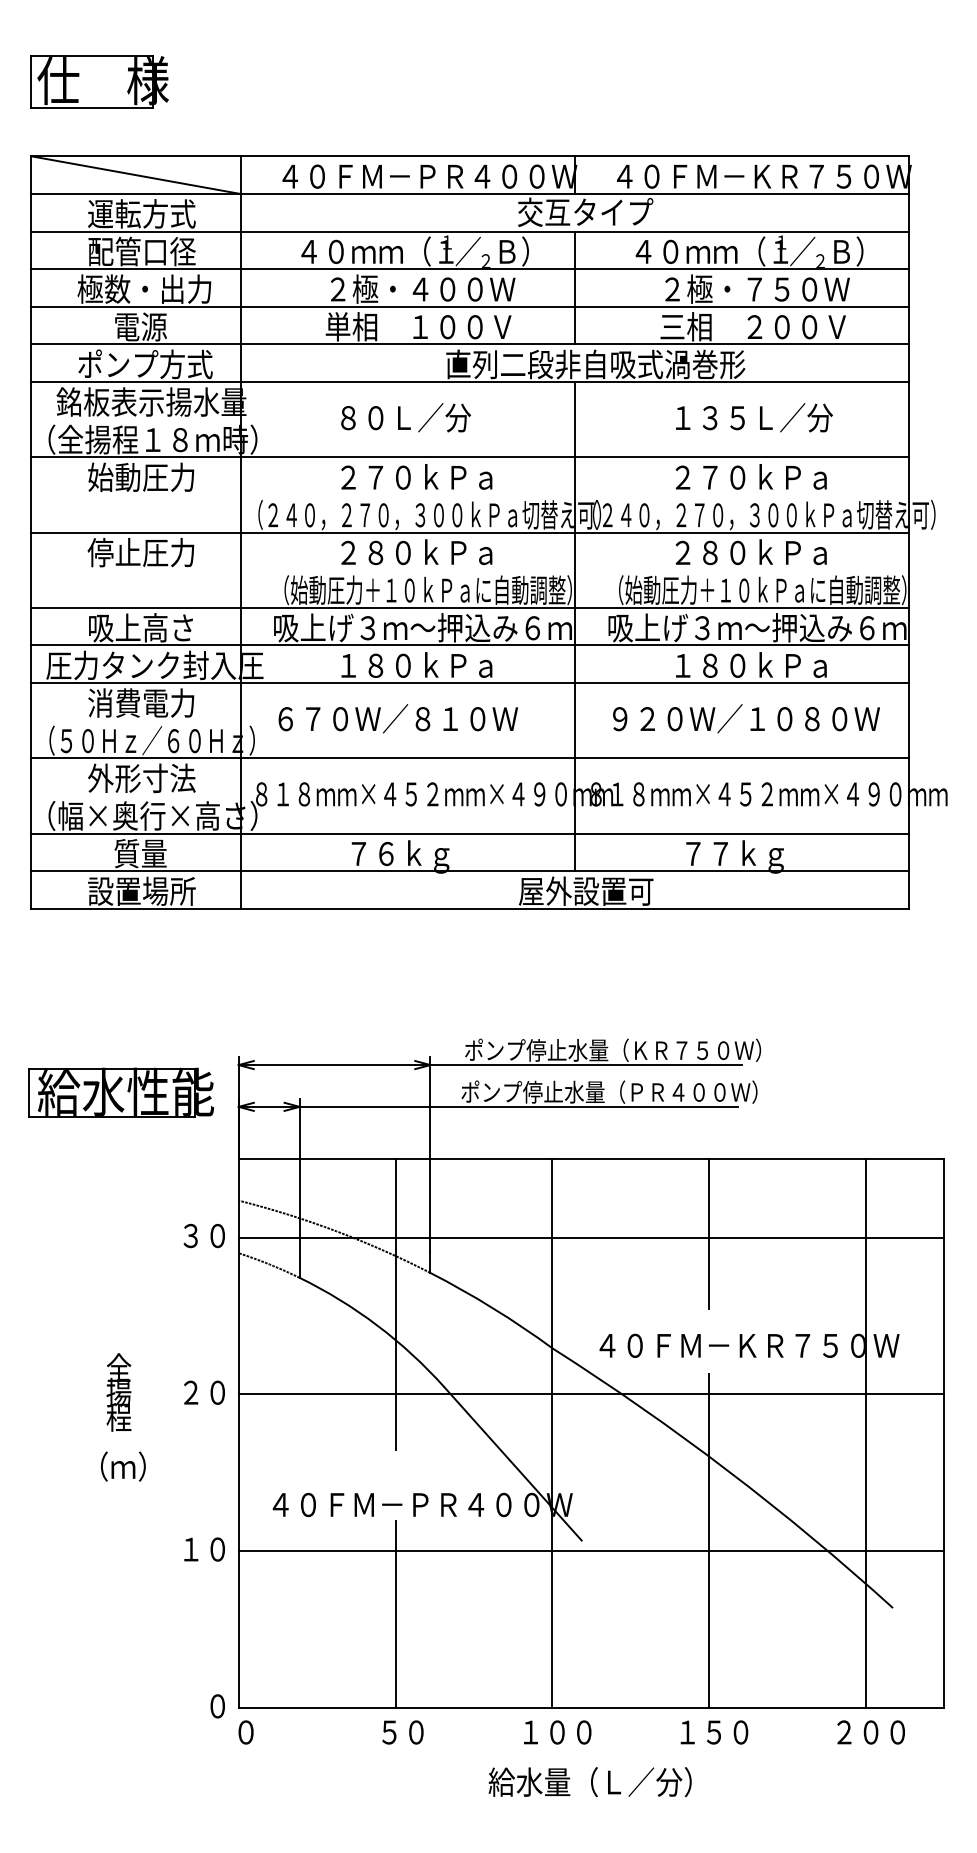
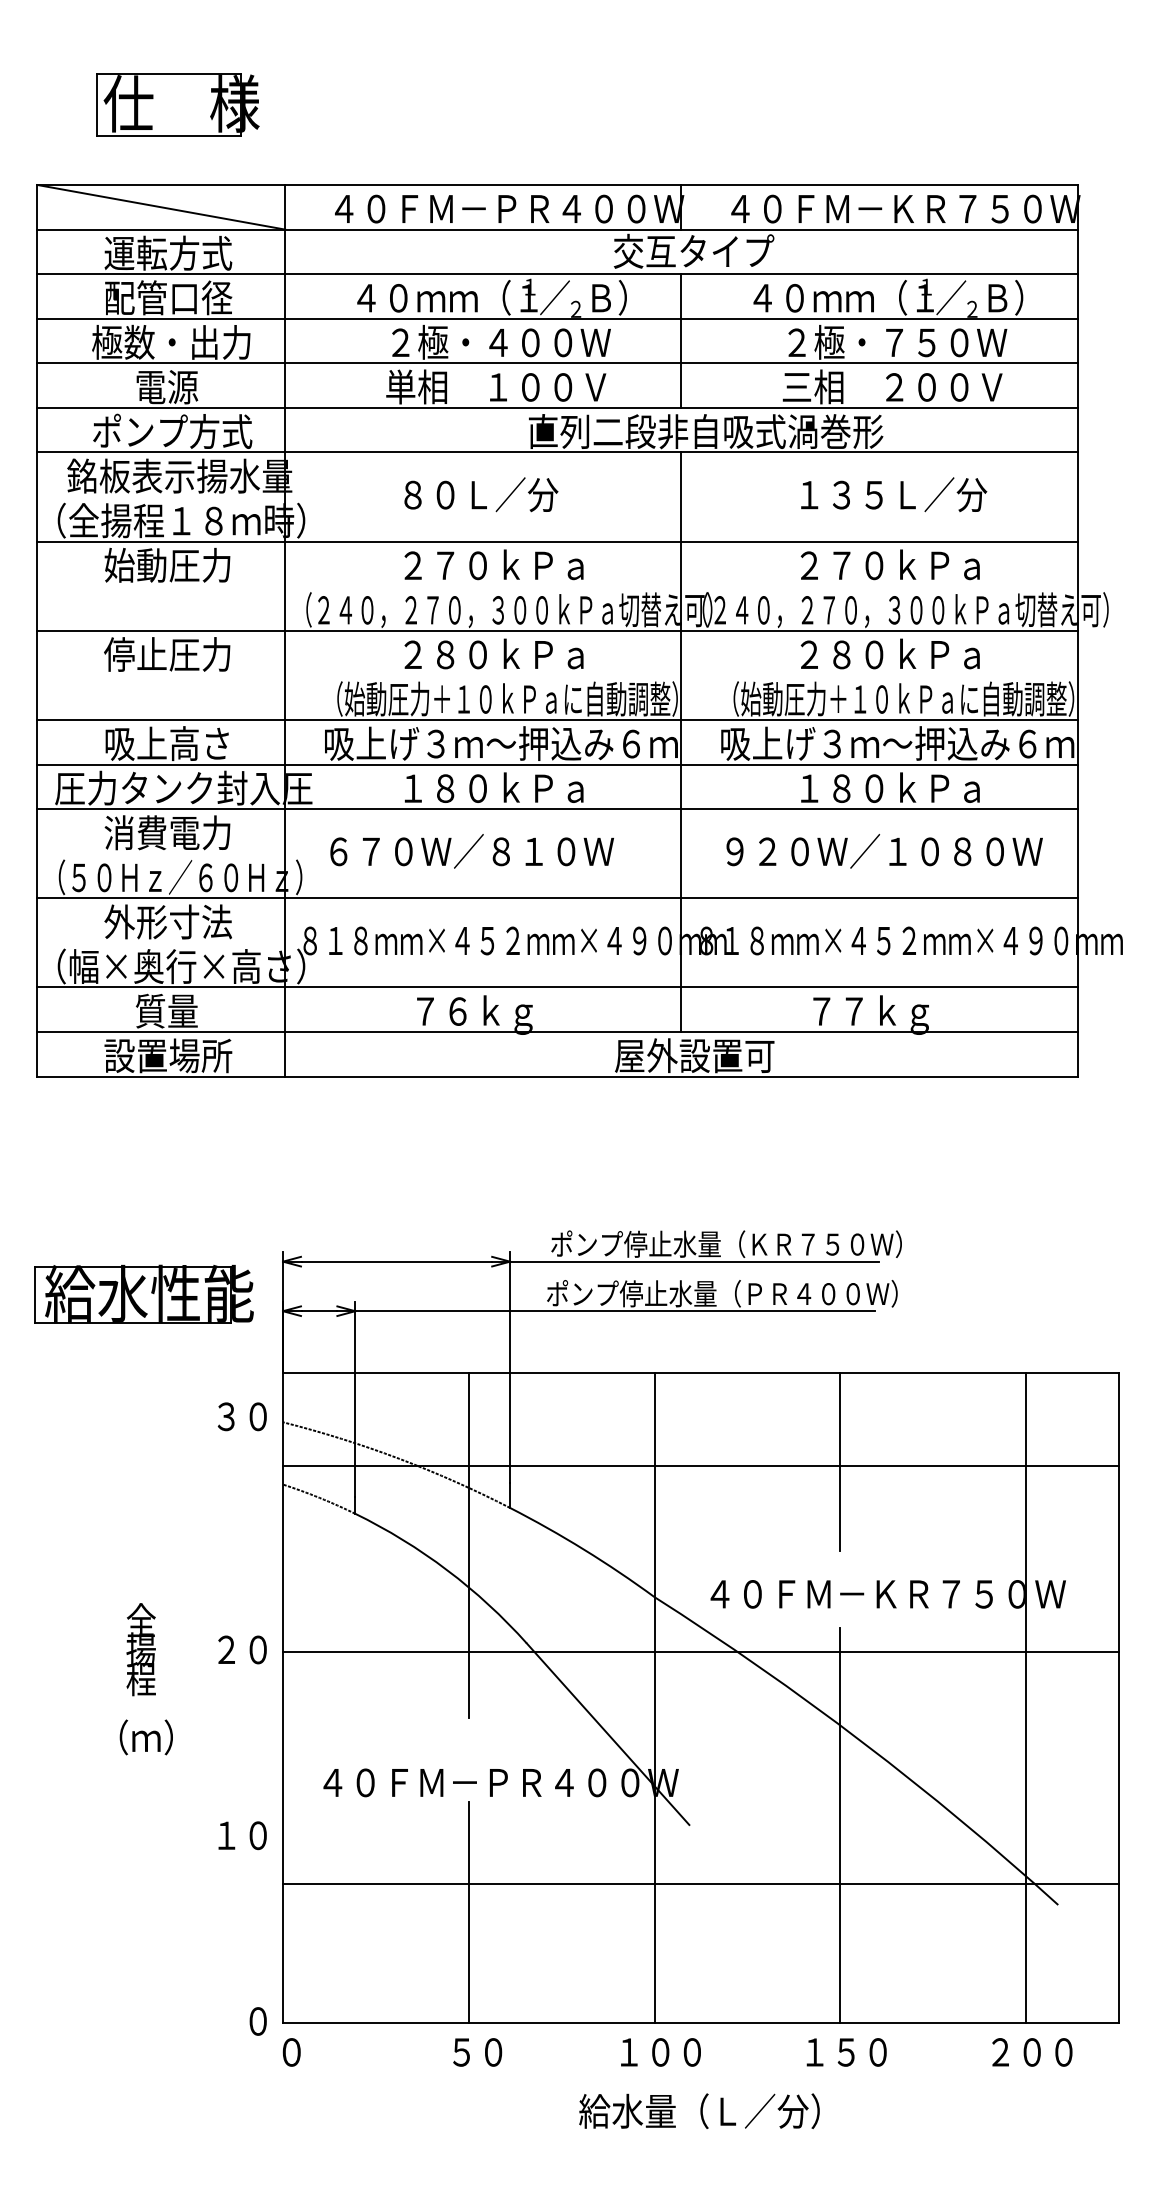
part: (99, 81) -> (177, 104), moved
text: (203, 1235) -> (241, 1416), moved
line: (591, 1551) -> (701, 1884), moved

